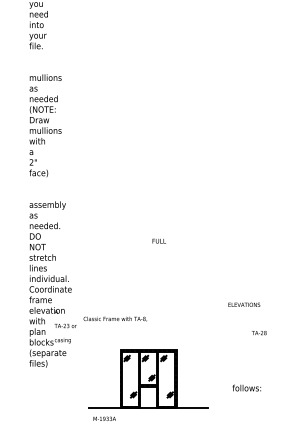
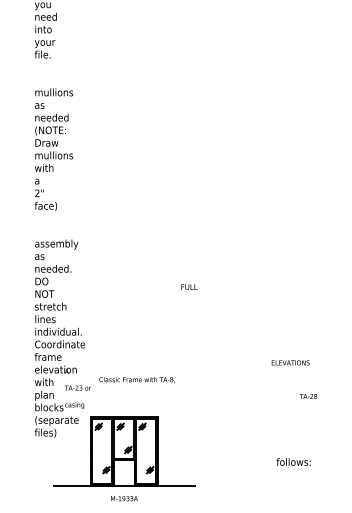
part: (148, 378) -> (124, 450), moved

